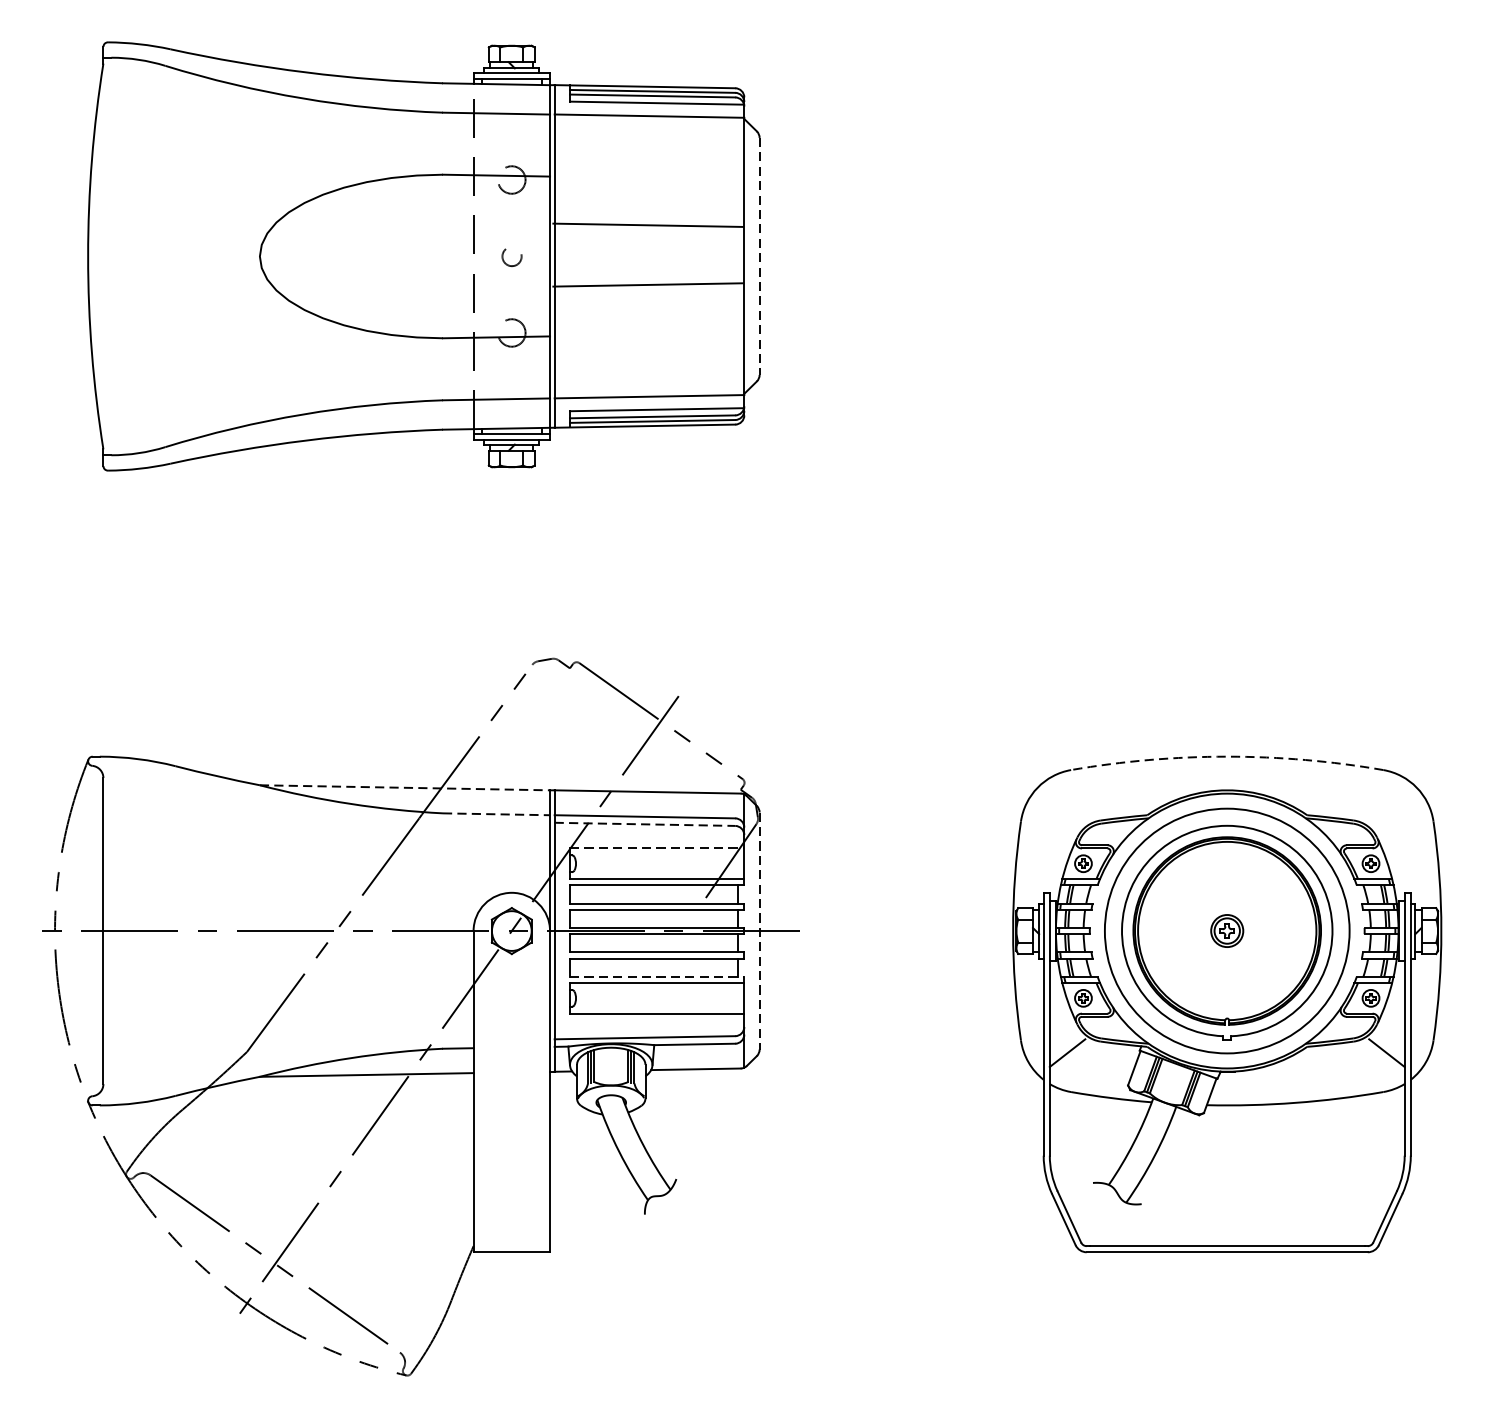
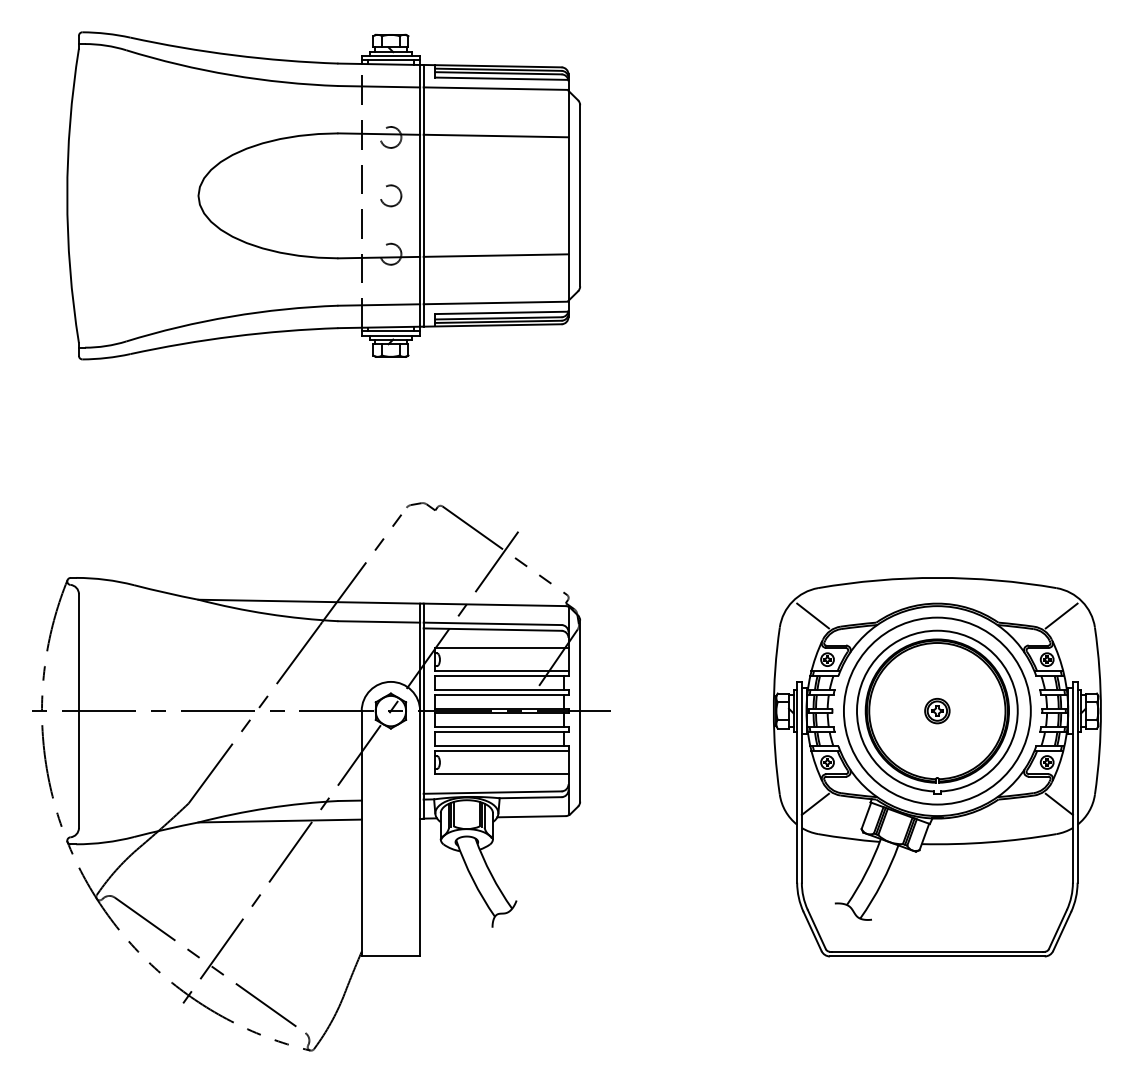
line: (647, 224) -> (495, 135), moved
circle: (512, 256) -> (391, 195), size x1.43
line: (760, 256) -> (580, 195), dashed -> solid
line: (647, 284) -> (495, 255), moved
arc: (1227, 756) -> (937, 577), dashed -> solid
line: (405, 787) -> (309, 601), dashed -> solid
line: (1063, 805) -> (812, 615), added
line: (1389, 805) -> (1061, 615), added
line: (496, 813) -> (379, 621), dashed -> solid
line: (646, 824) -> (493, 629), dashed -> solid
line: (656, 849) -> (501, 648), dashed -> solid
line: (760, 931) -> (580, 711), dashed -> solid
line: (656, 977) -> (501, 746), dashed -> solid

